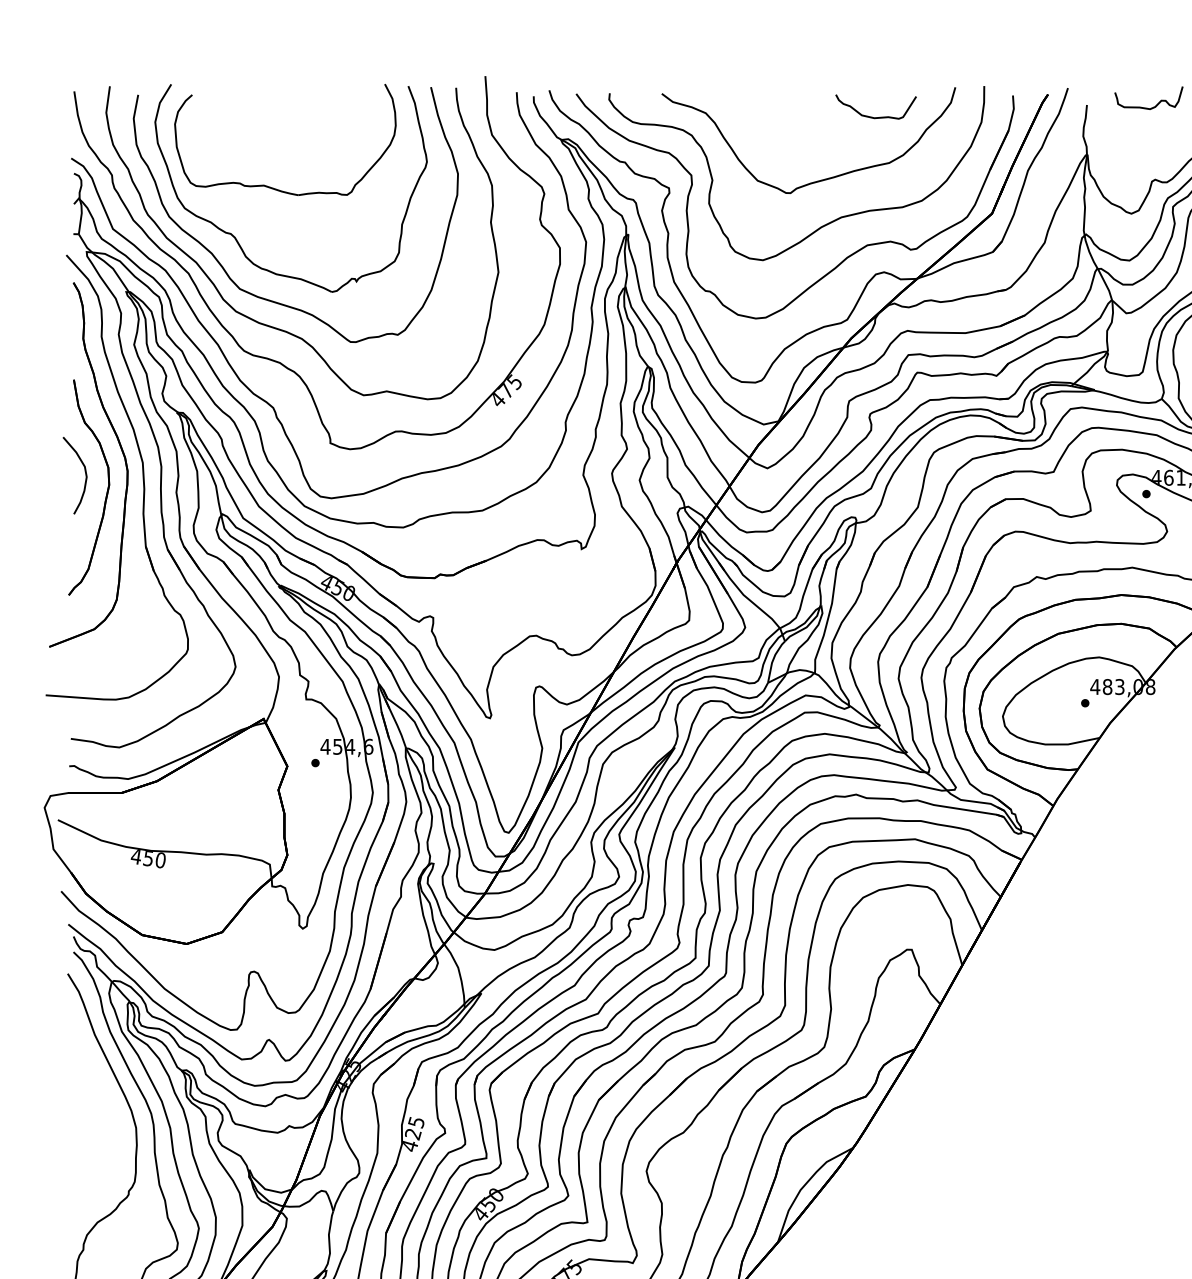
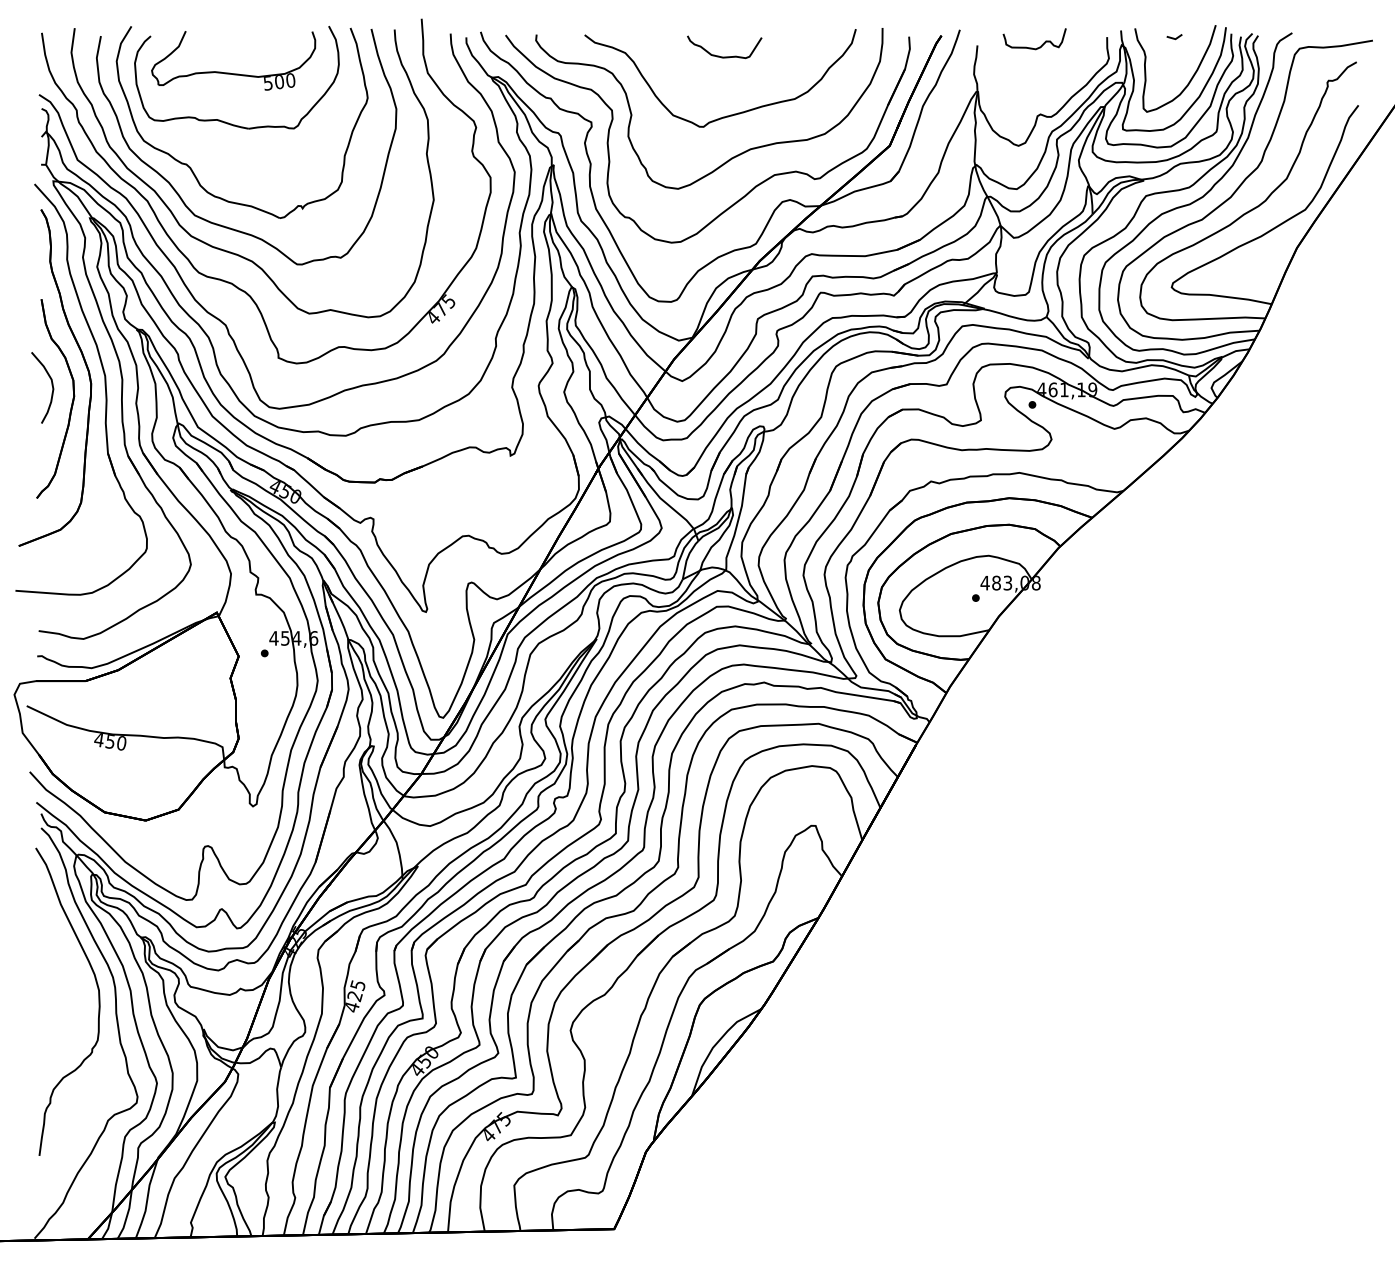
curve: (875, 116) -> (724, 56), moved
part: (278, 134) -> (230, 72), added

